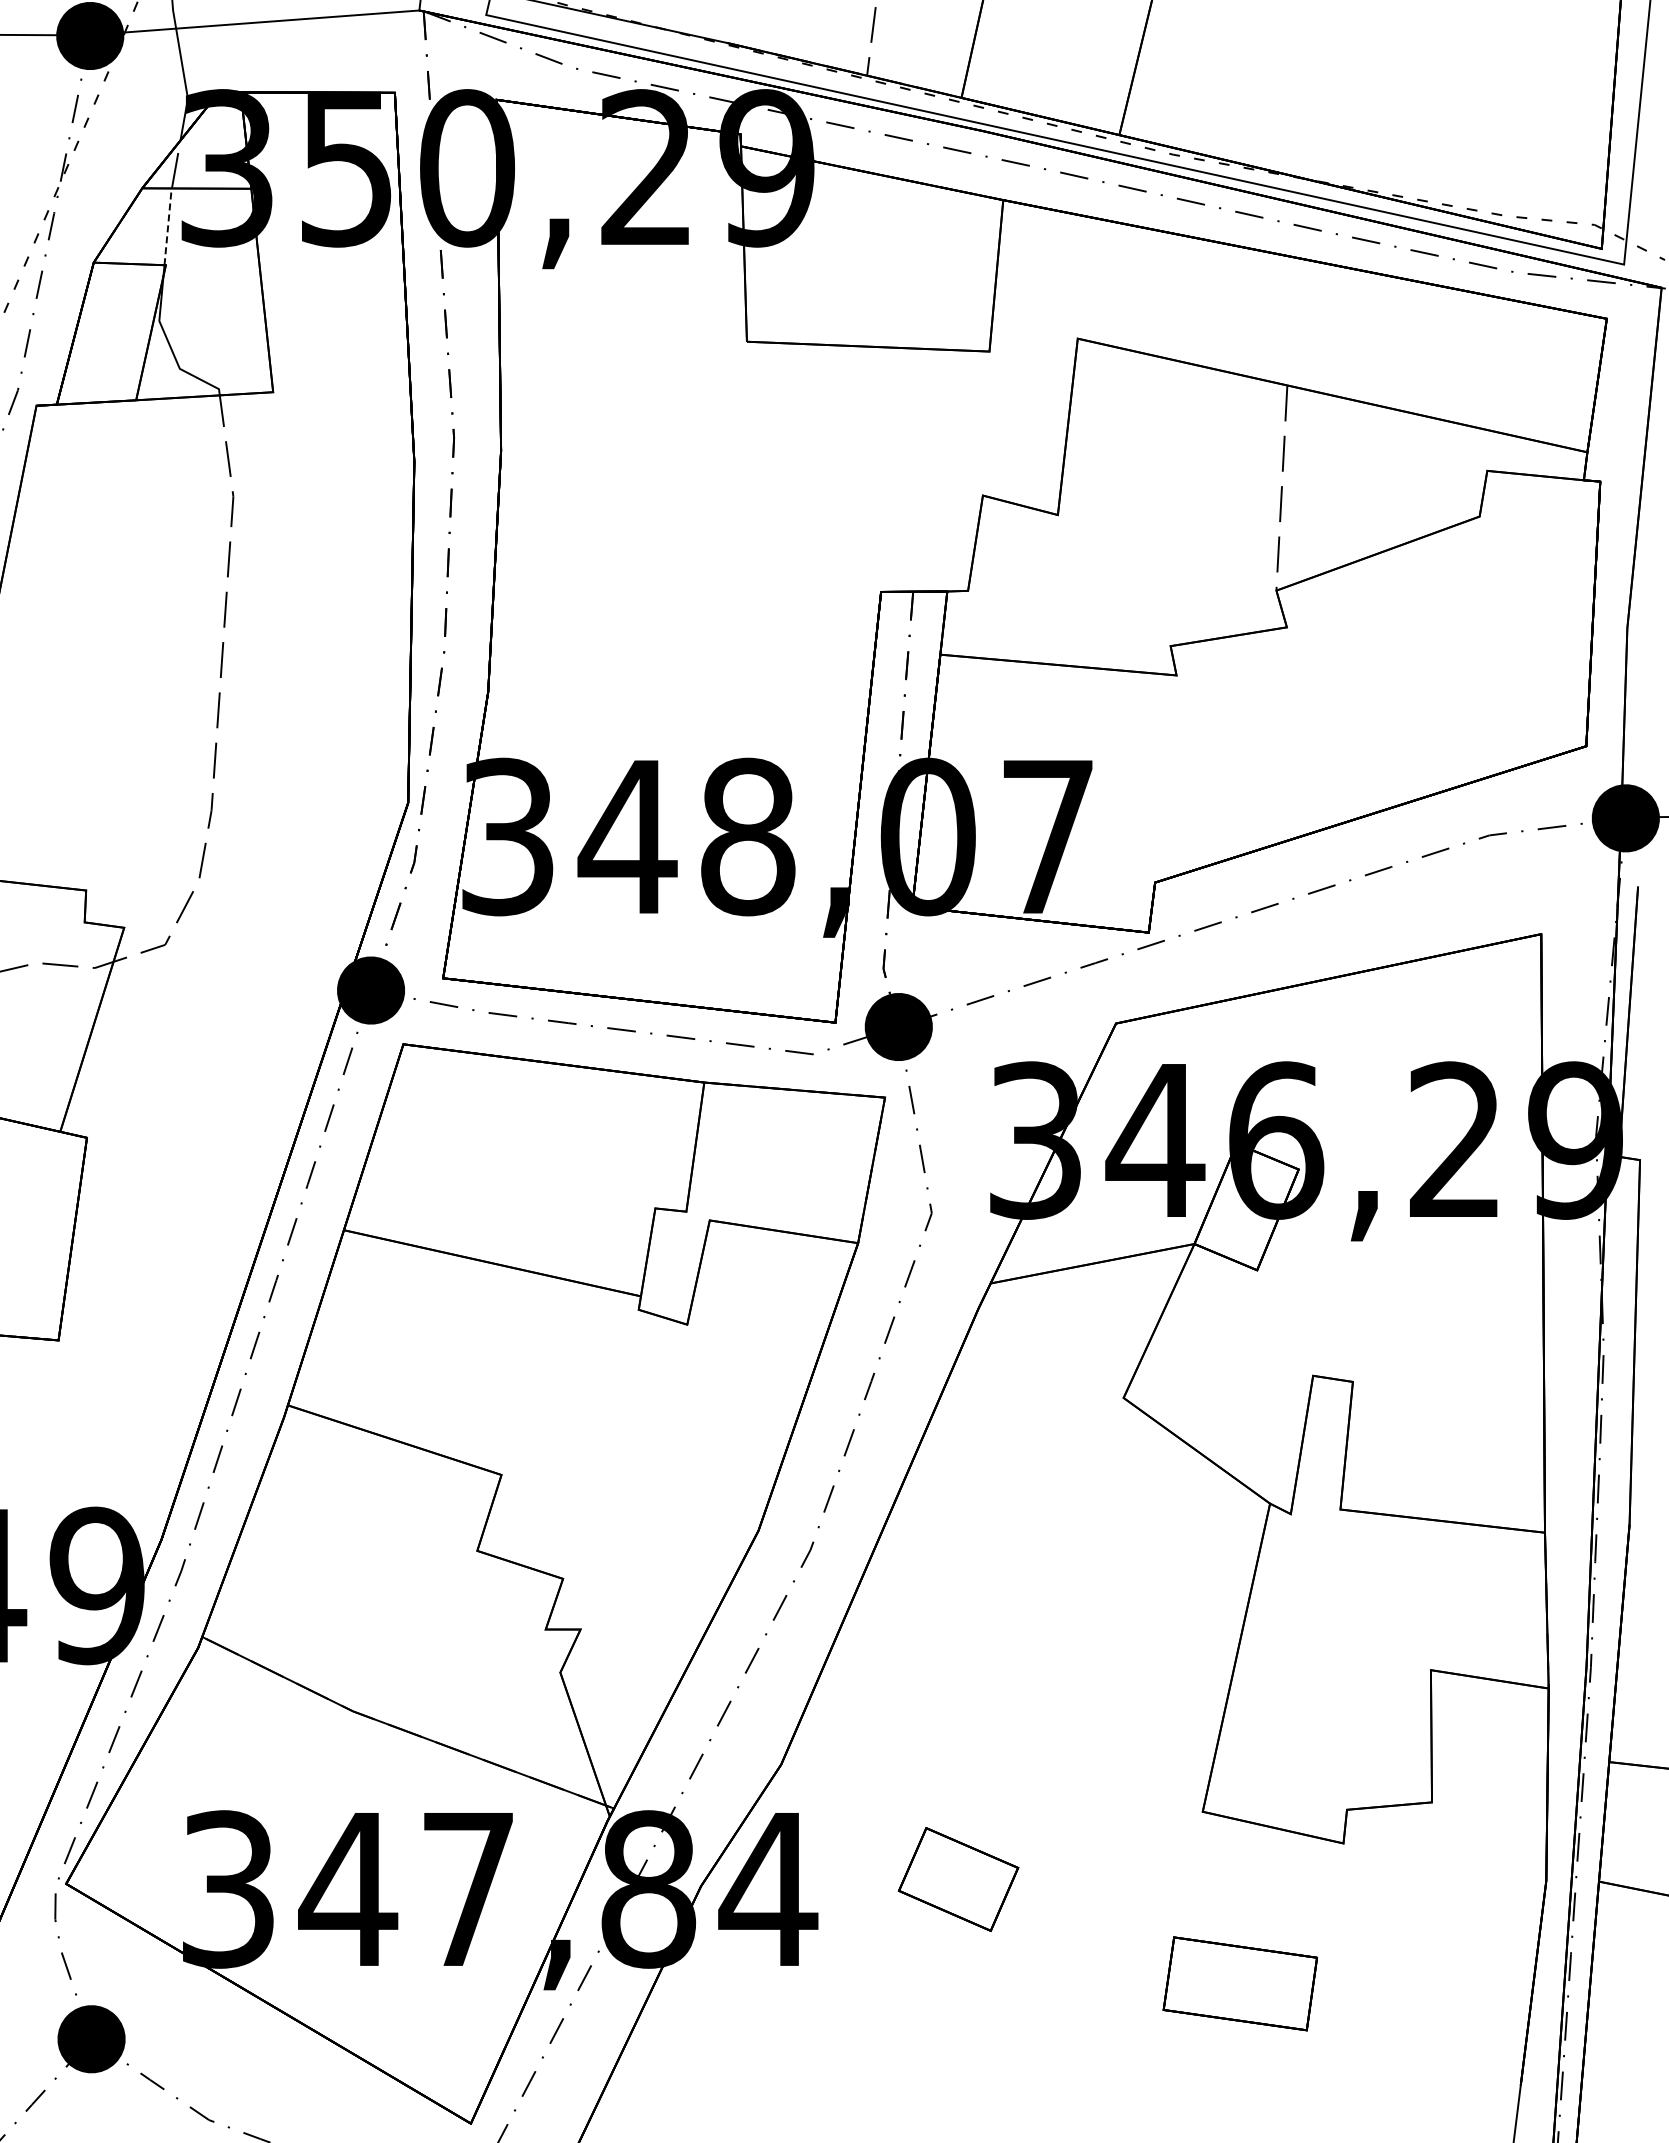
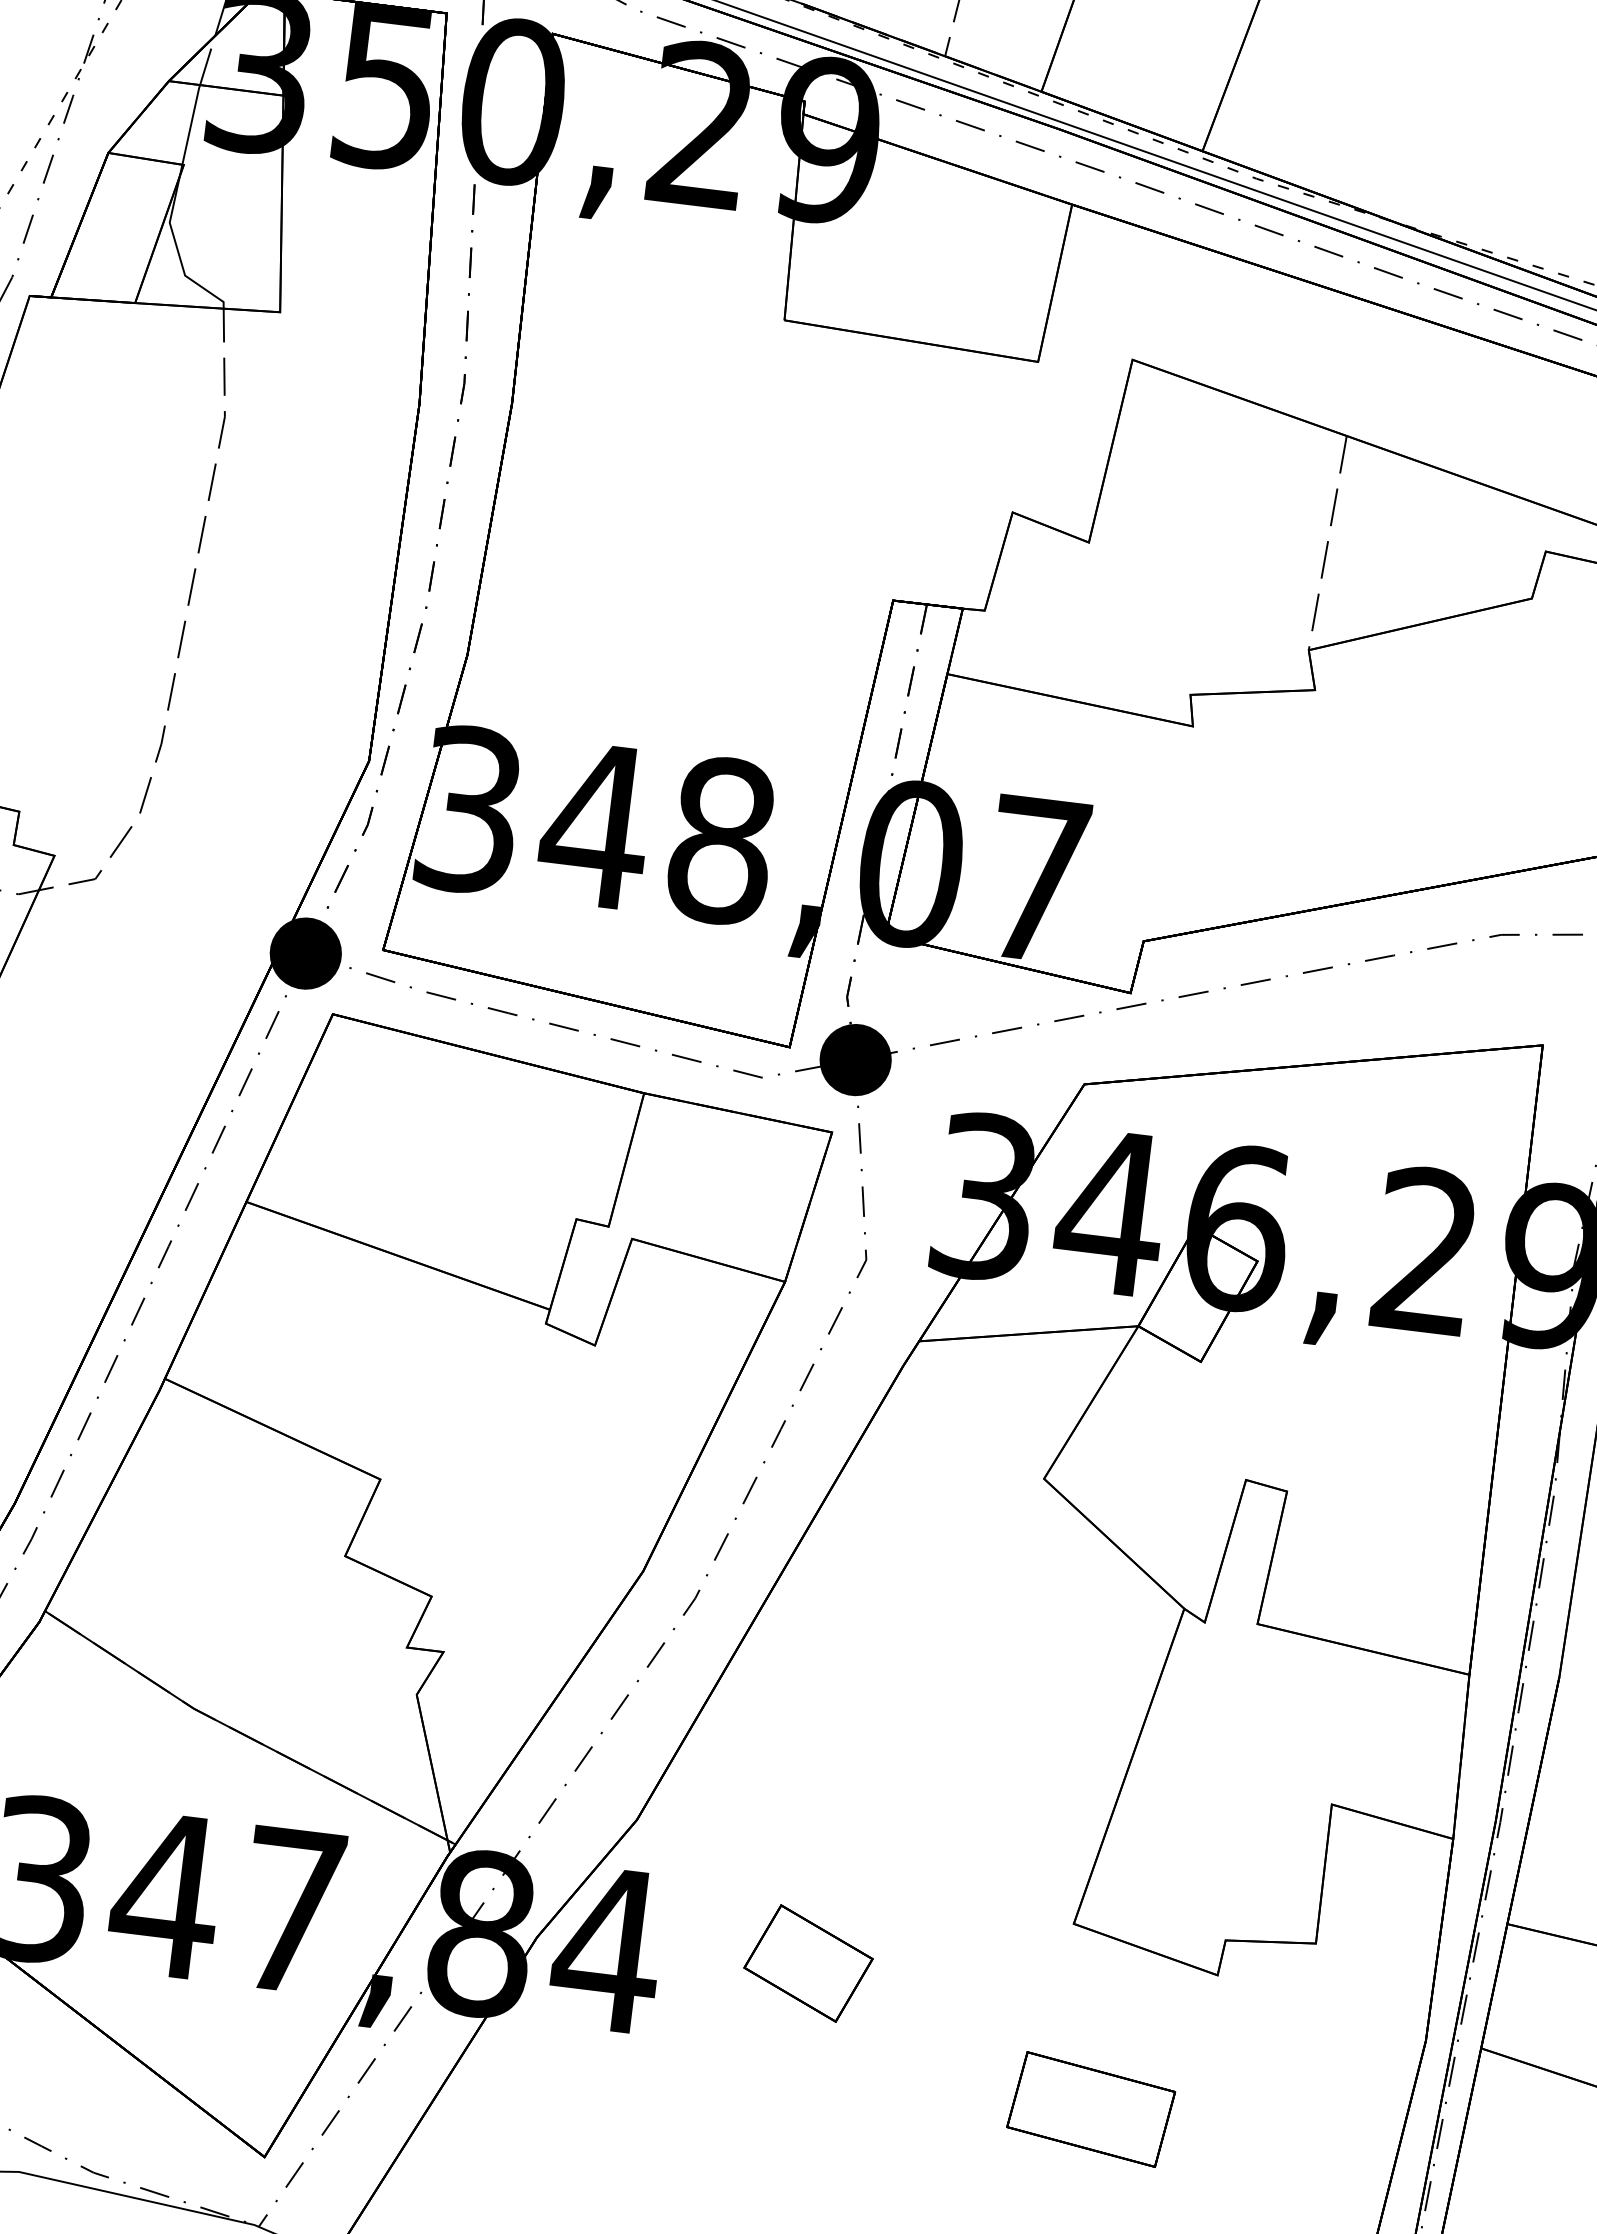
line: (168, 225) -> (191, 123), dashed -> solid

